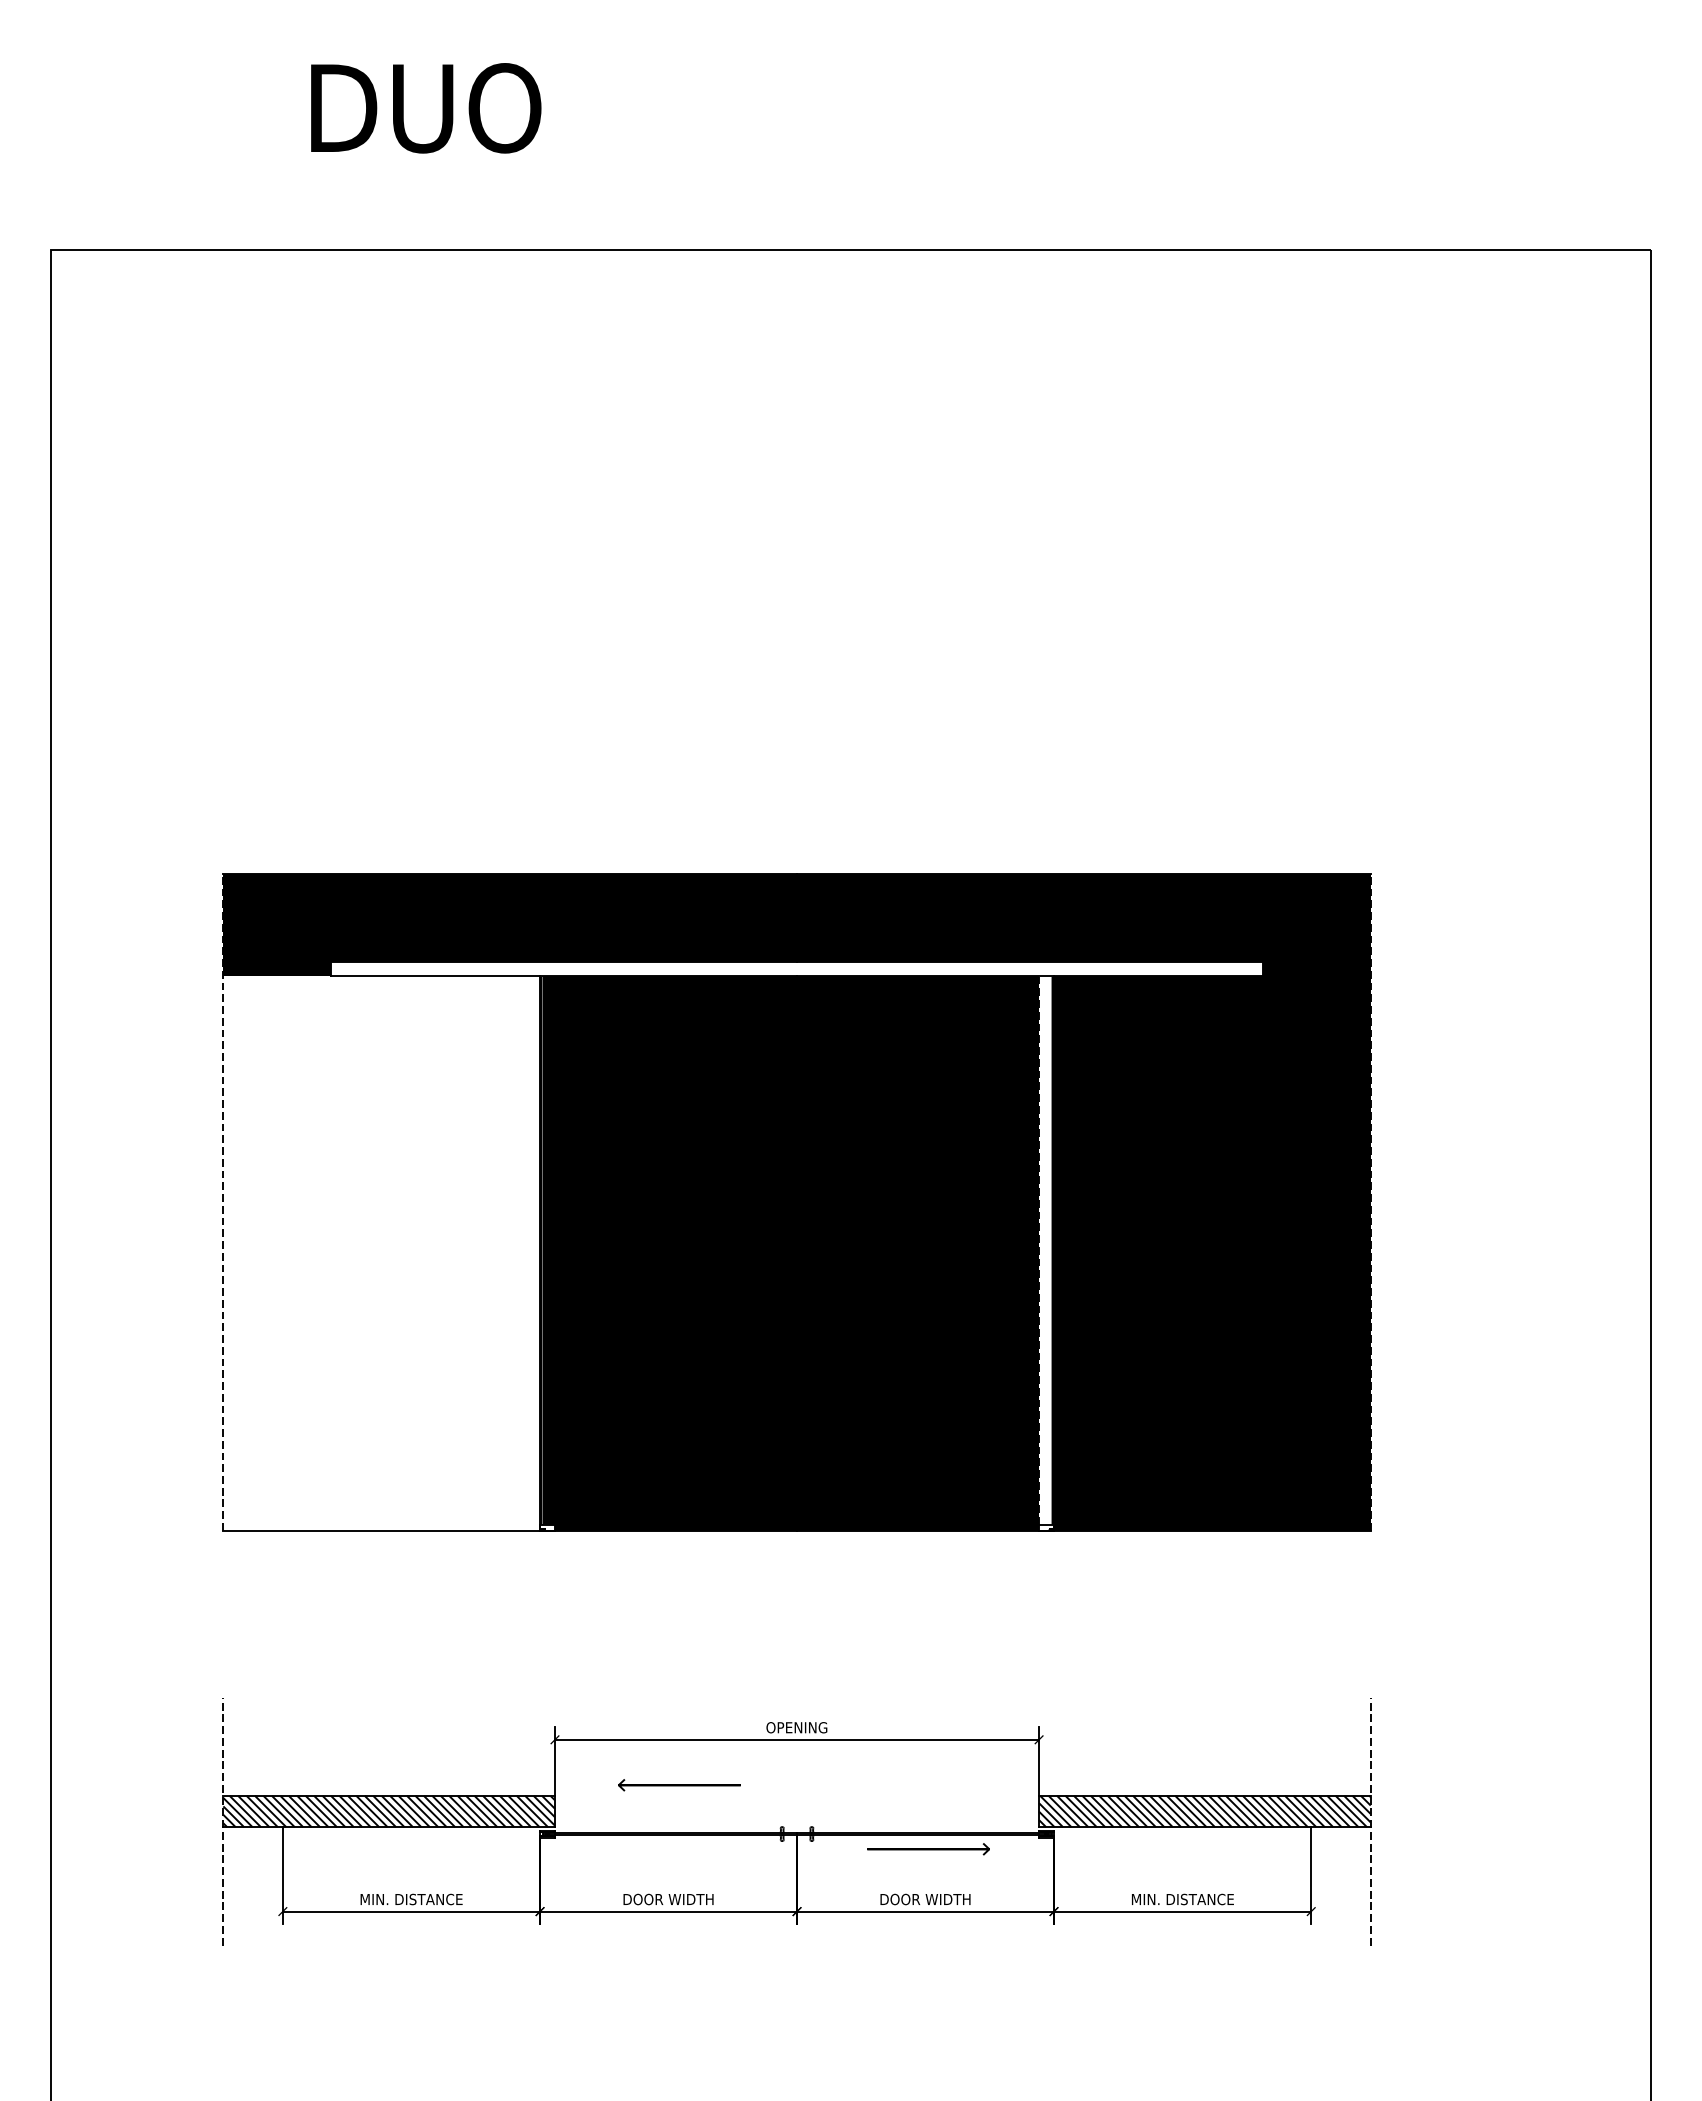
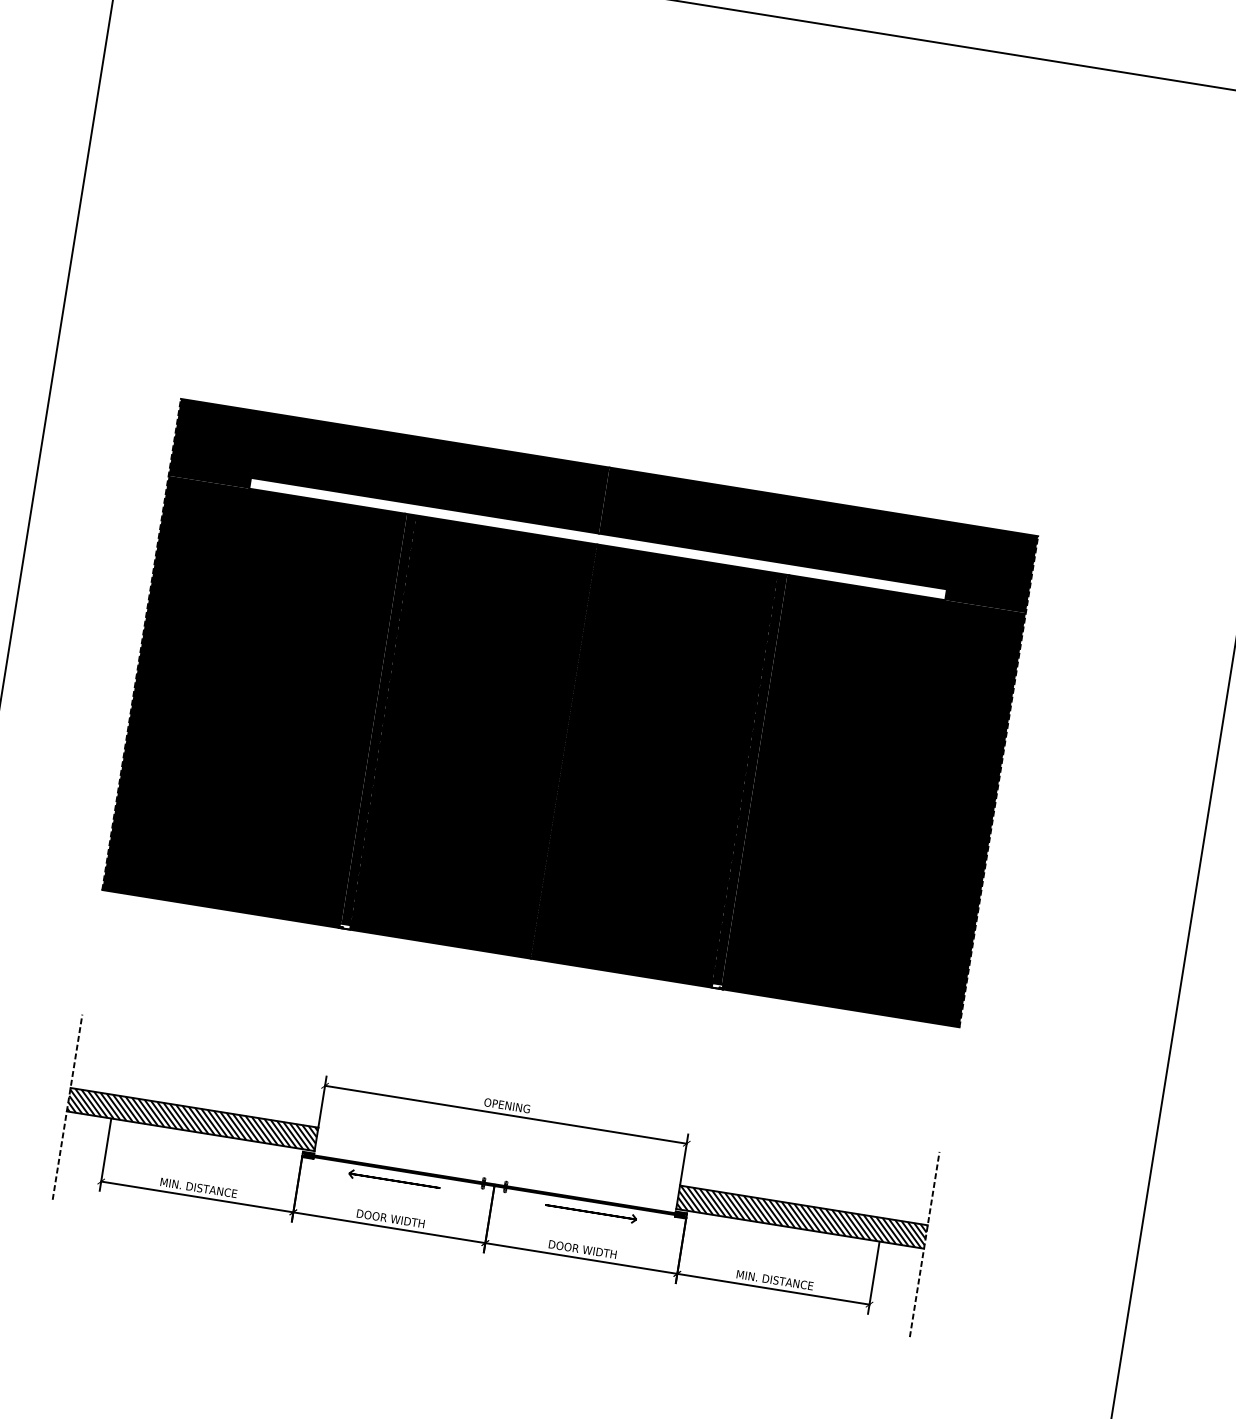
fill: (1045, 1250) -> (750, 778), added
fill: (378, 1253) -> (251, 701), added
line: (679, 1785) -> (394, 1180), moved

